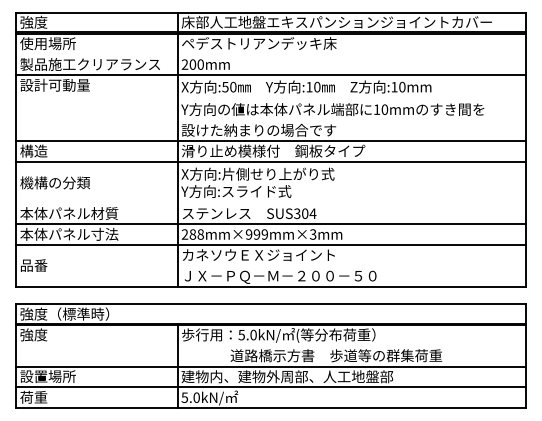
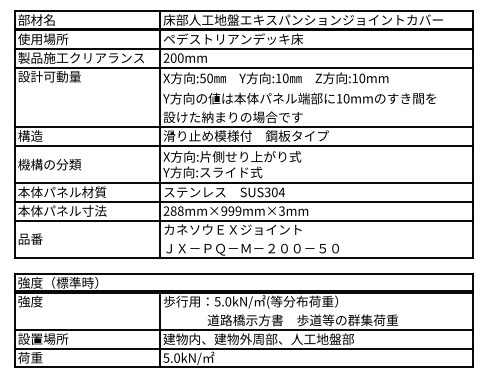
text: (40, 21) -> (36, 19), 強度 -> 部材名
line: (270, 54) -> (243, 49), added
line: (270, 203) -> (243, 183), added

